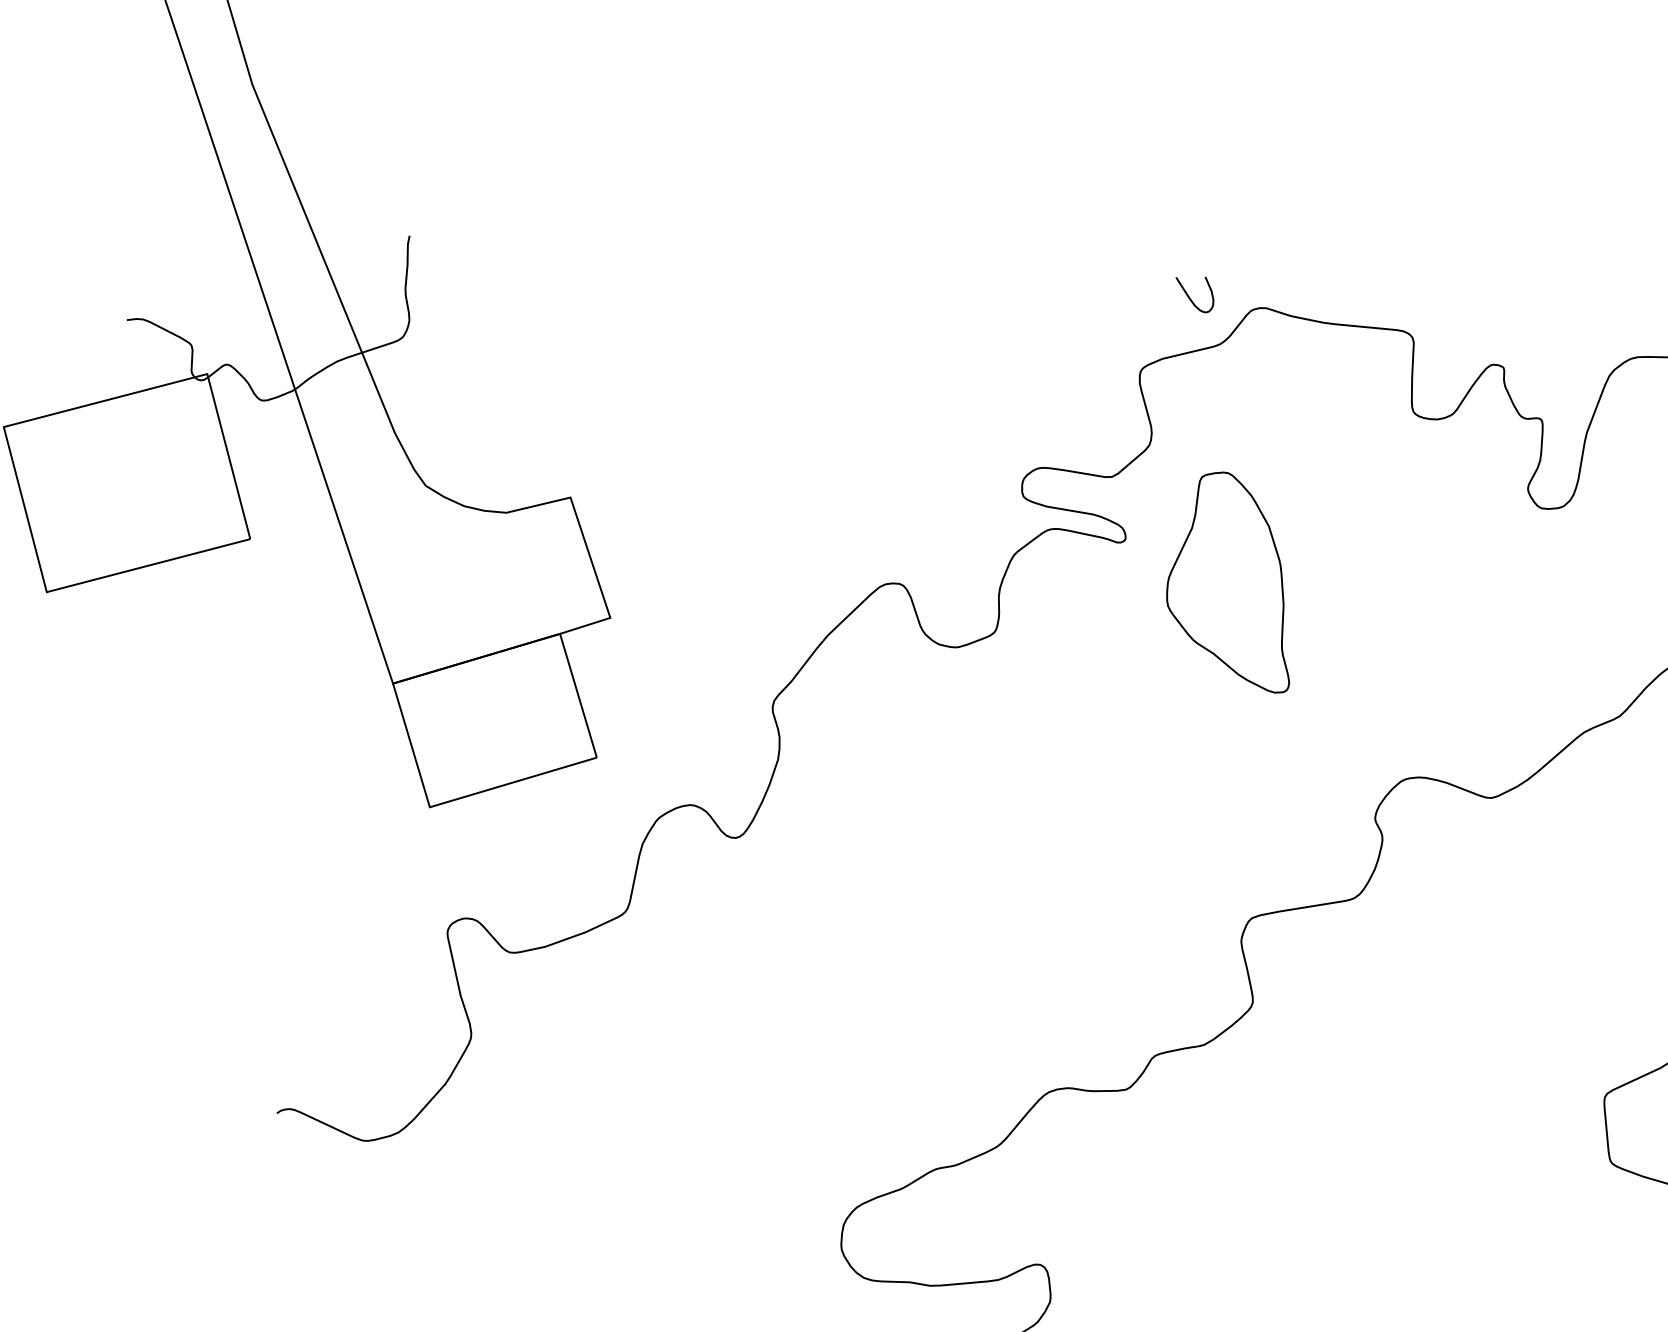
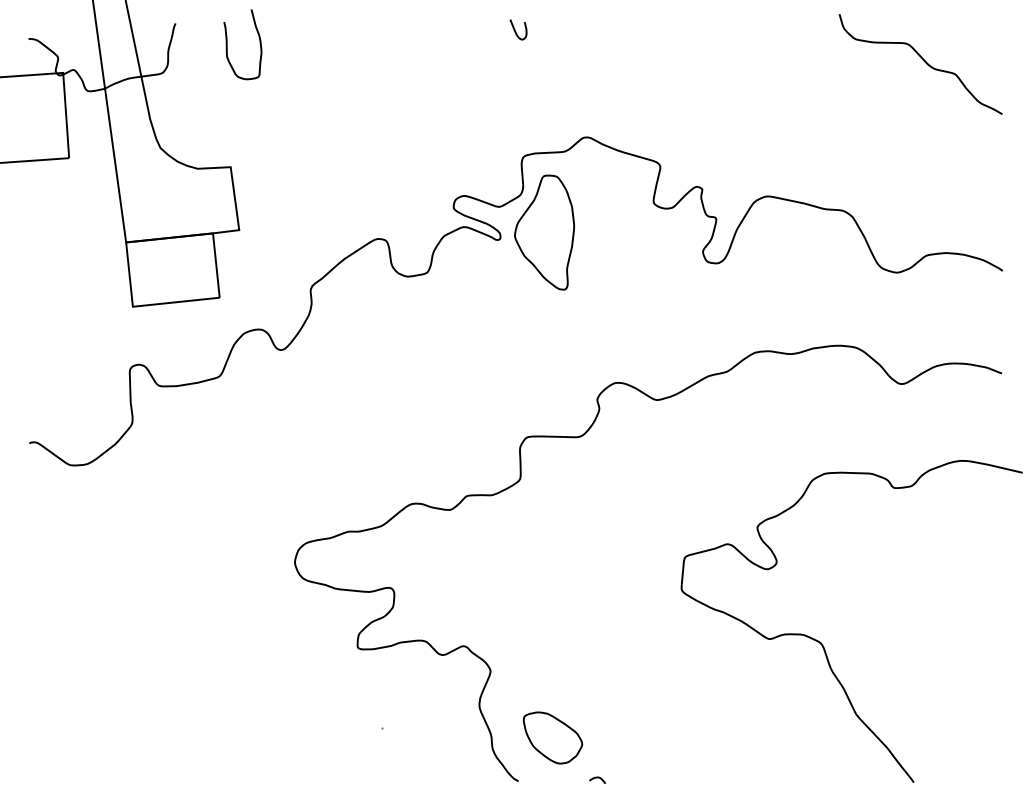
curve: (519, 258) -> (227, 44), added
curve: (1192, 298) -> (516, 31), moved
part: (1224, 586) -> (544, 232), moved

